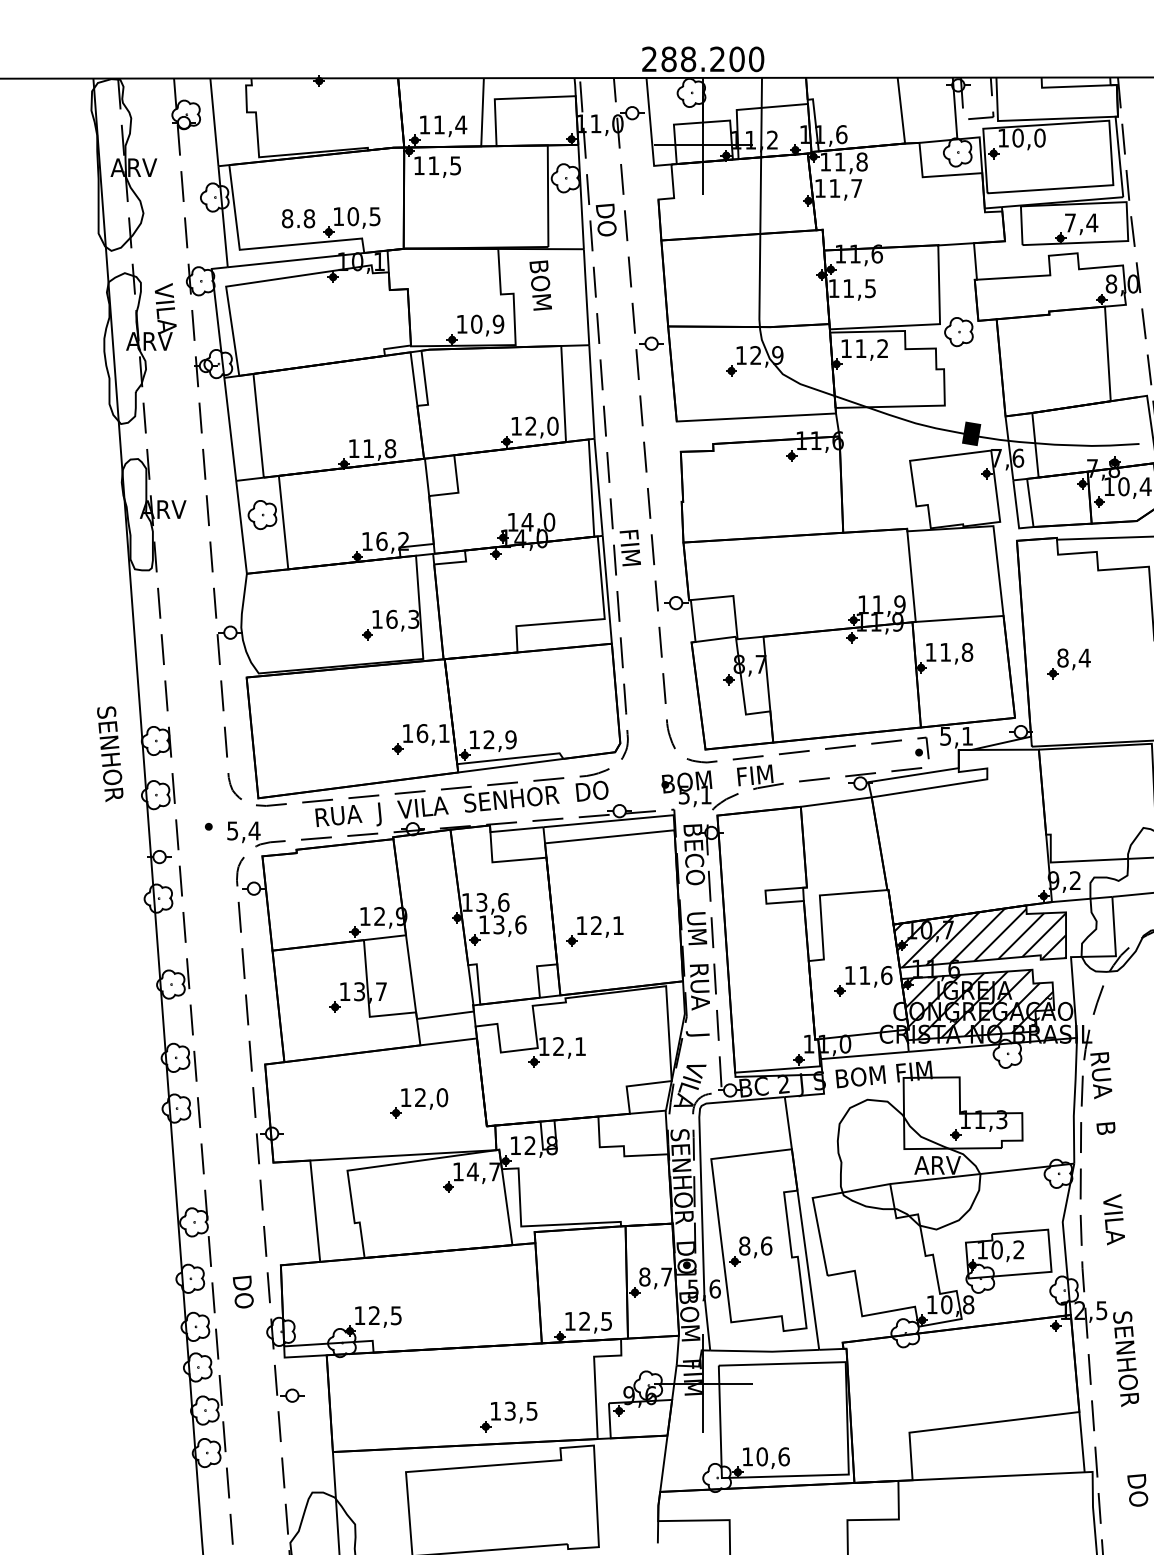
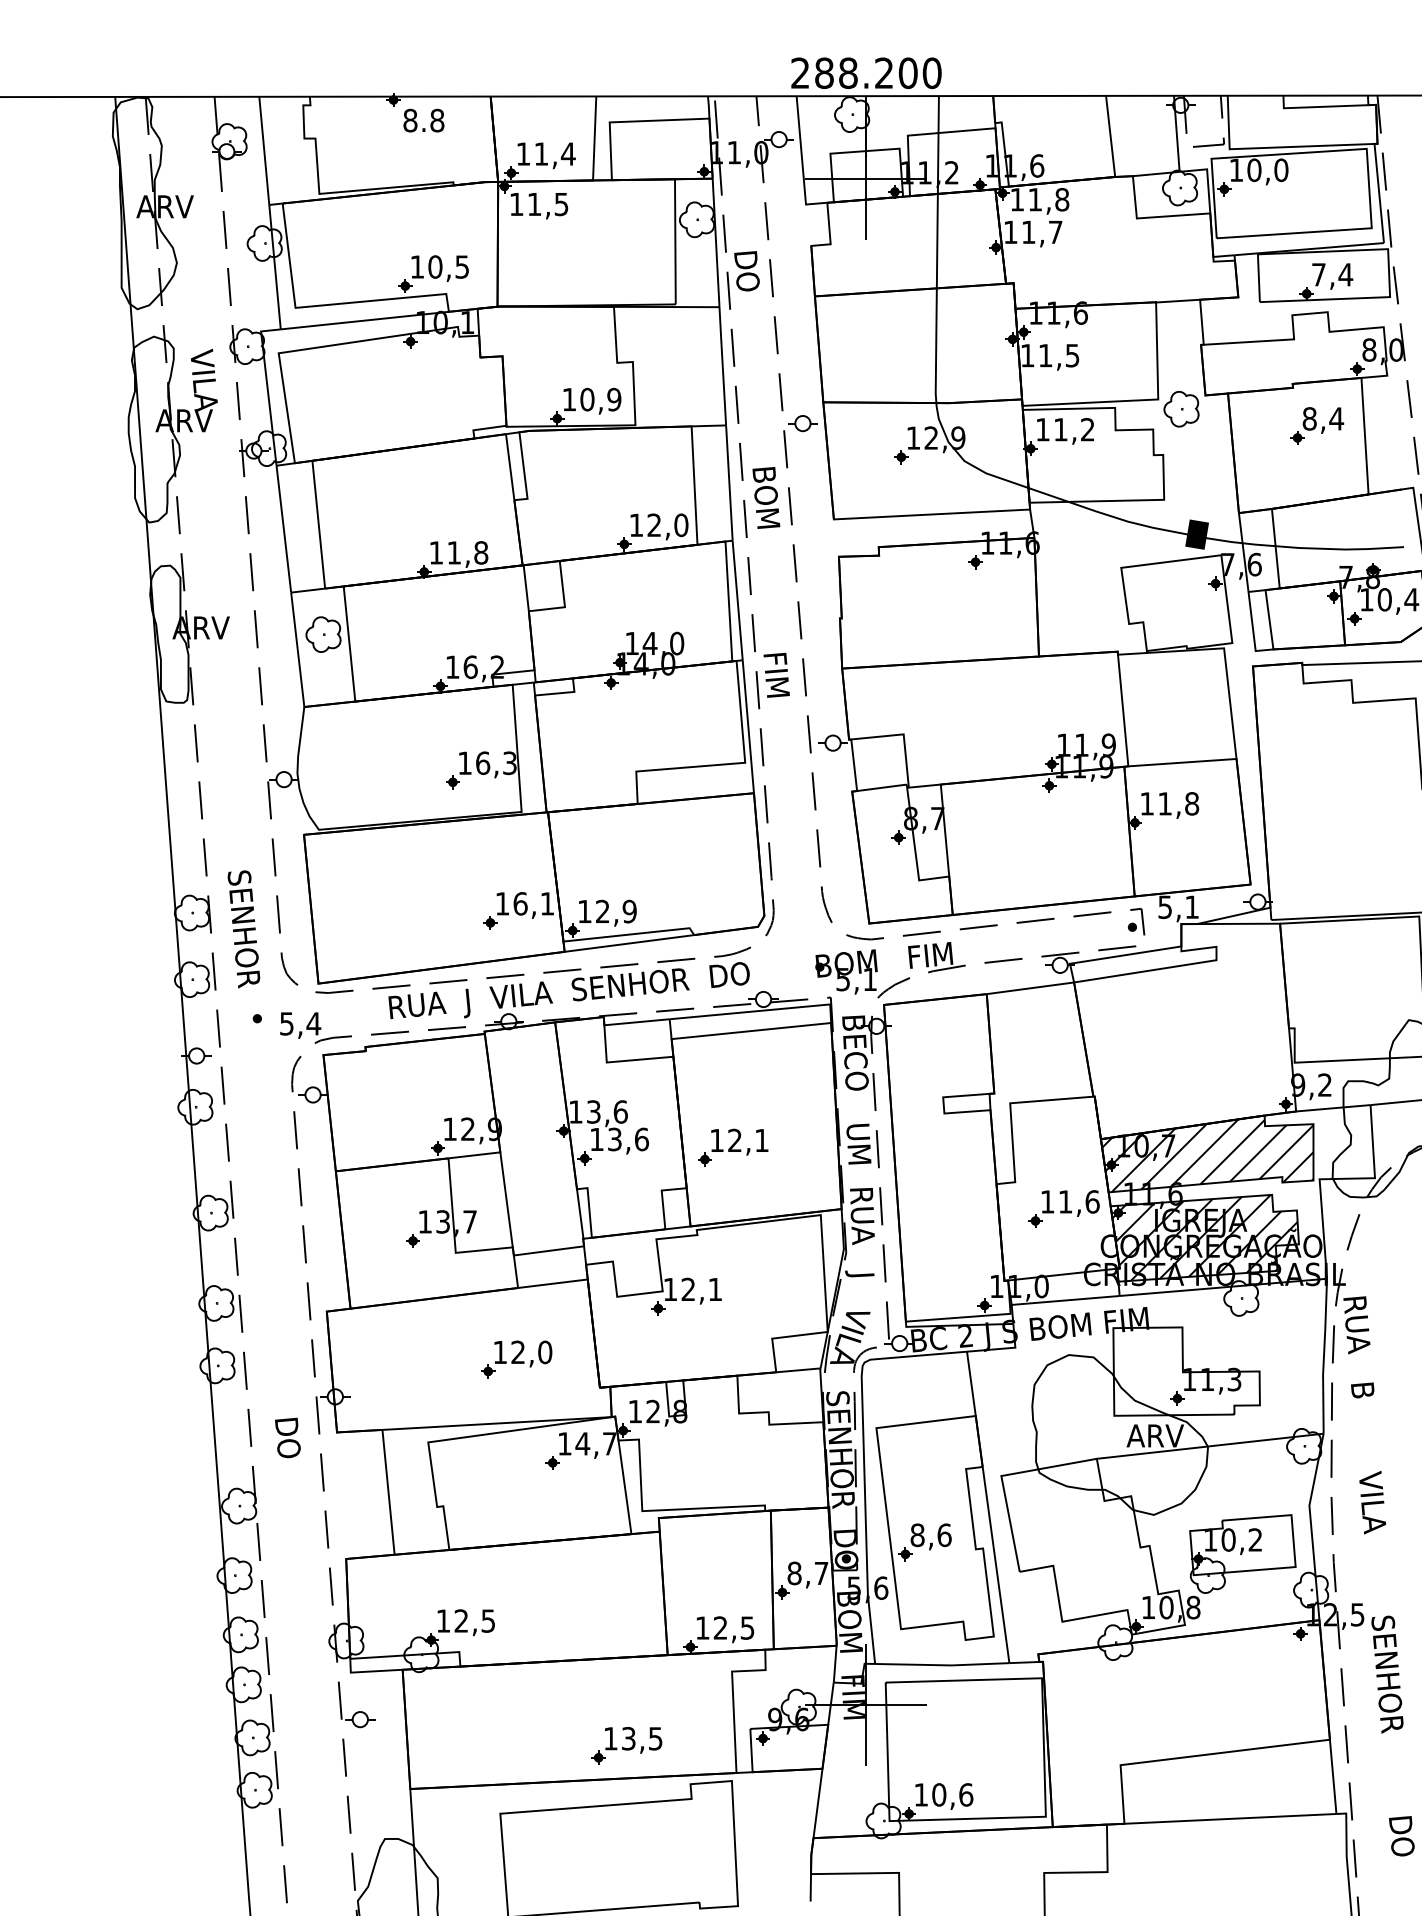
text: (298, 218) -> (423, 120), moved
text: (540, 285) -> (766, 497), moved
part: (1069, 663) -> (1317, 425), moved
text: (109, 754) -> (243, 929), moved
text: (242, 1291) -> (287, 1437), moved

